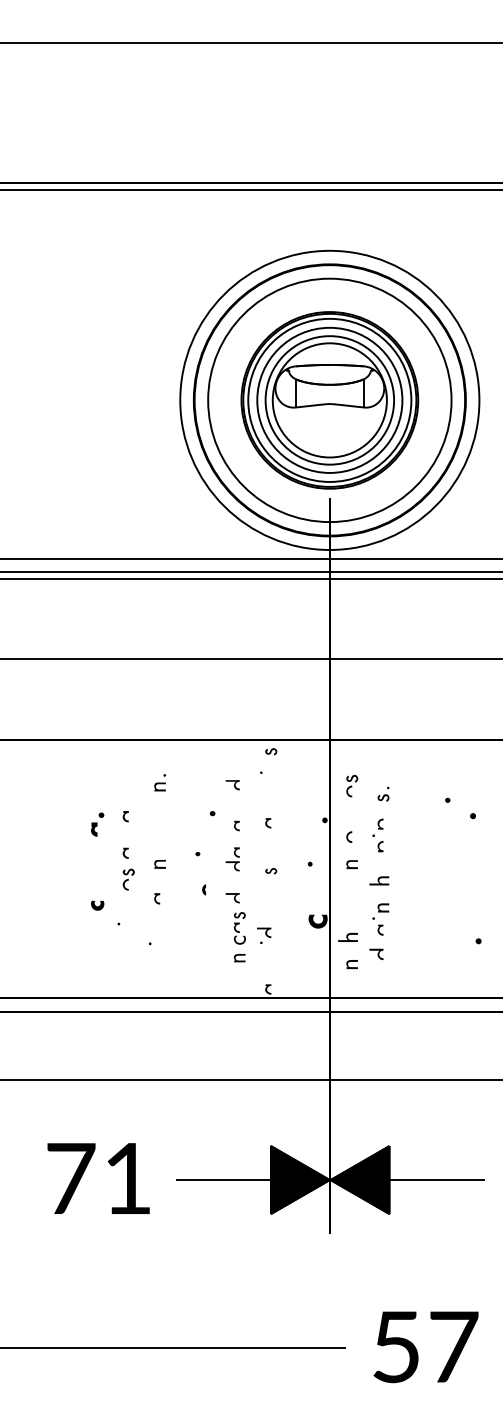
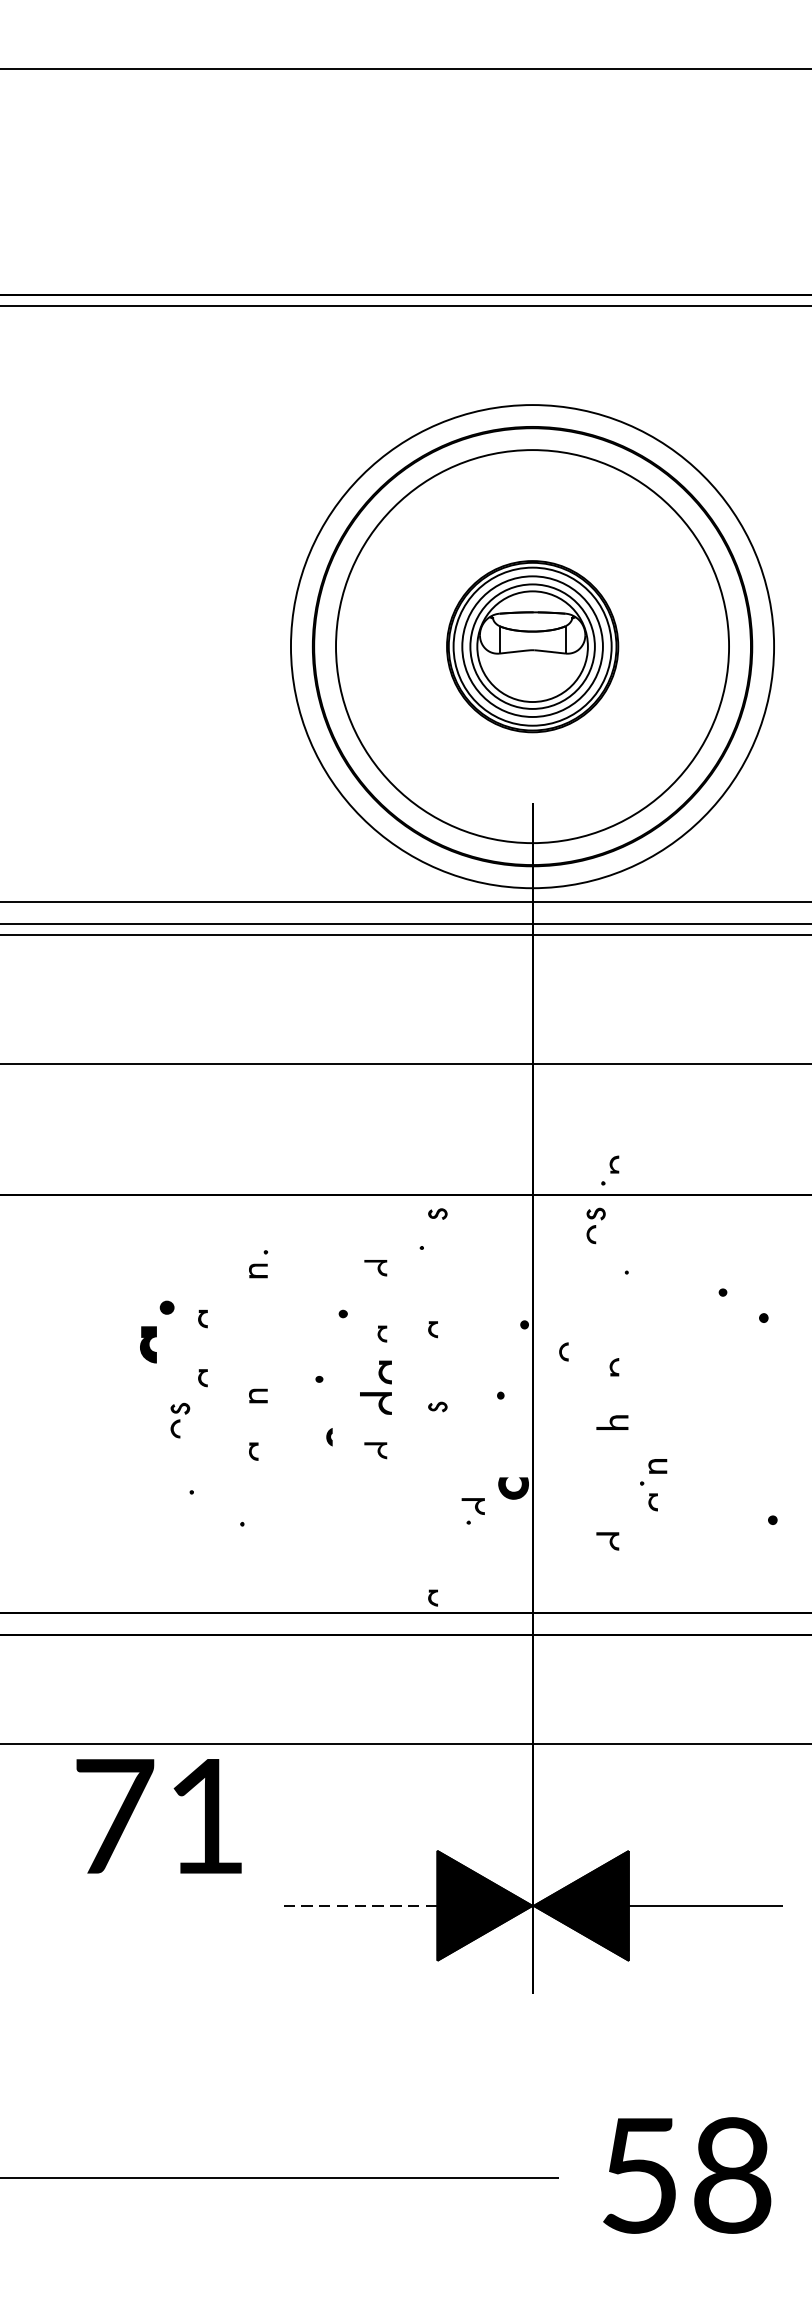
part: (329, 400) -> (531, 646), size x0.6
part: (352, 785) -> (596, 1224), moved
fill: (383, 797) -> (619, 1287), removed
part: (97, 824) -> (157, 1331), size x1.6
part: (377, 827) -> (609, 1170), moved
part: (232, 859) -> (375, 1388), size x1.4
fill: (351, 864) -> (567, 1396), removed
part: (128, 879) -> (179, 1420), moved
fill: (97, 905) -> (157, 1462), removed
part: (380, 919) -> (653, 1485), moved
part: (239, 928) -> (386, 1499), removed
part: (264, 935) -> (473, 1510), moved
fill: (347, 937) -> (561, 1514), removed
fill: (239, 957) -> (386, 1546), removed
fill: (351, 964) -> (567, 1557), removed
text: (98, 1178) -> (158, 1816), moved
line: (223, 1180) -> (360, 1906), solid -> dashed
text: (454, 1346) -> (733, 2174), 57 -> 58

